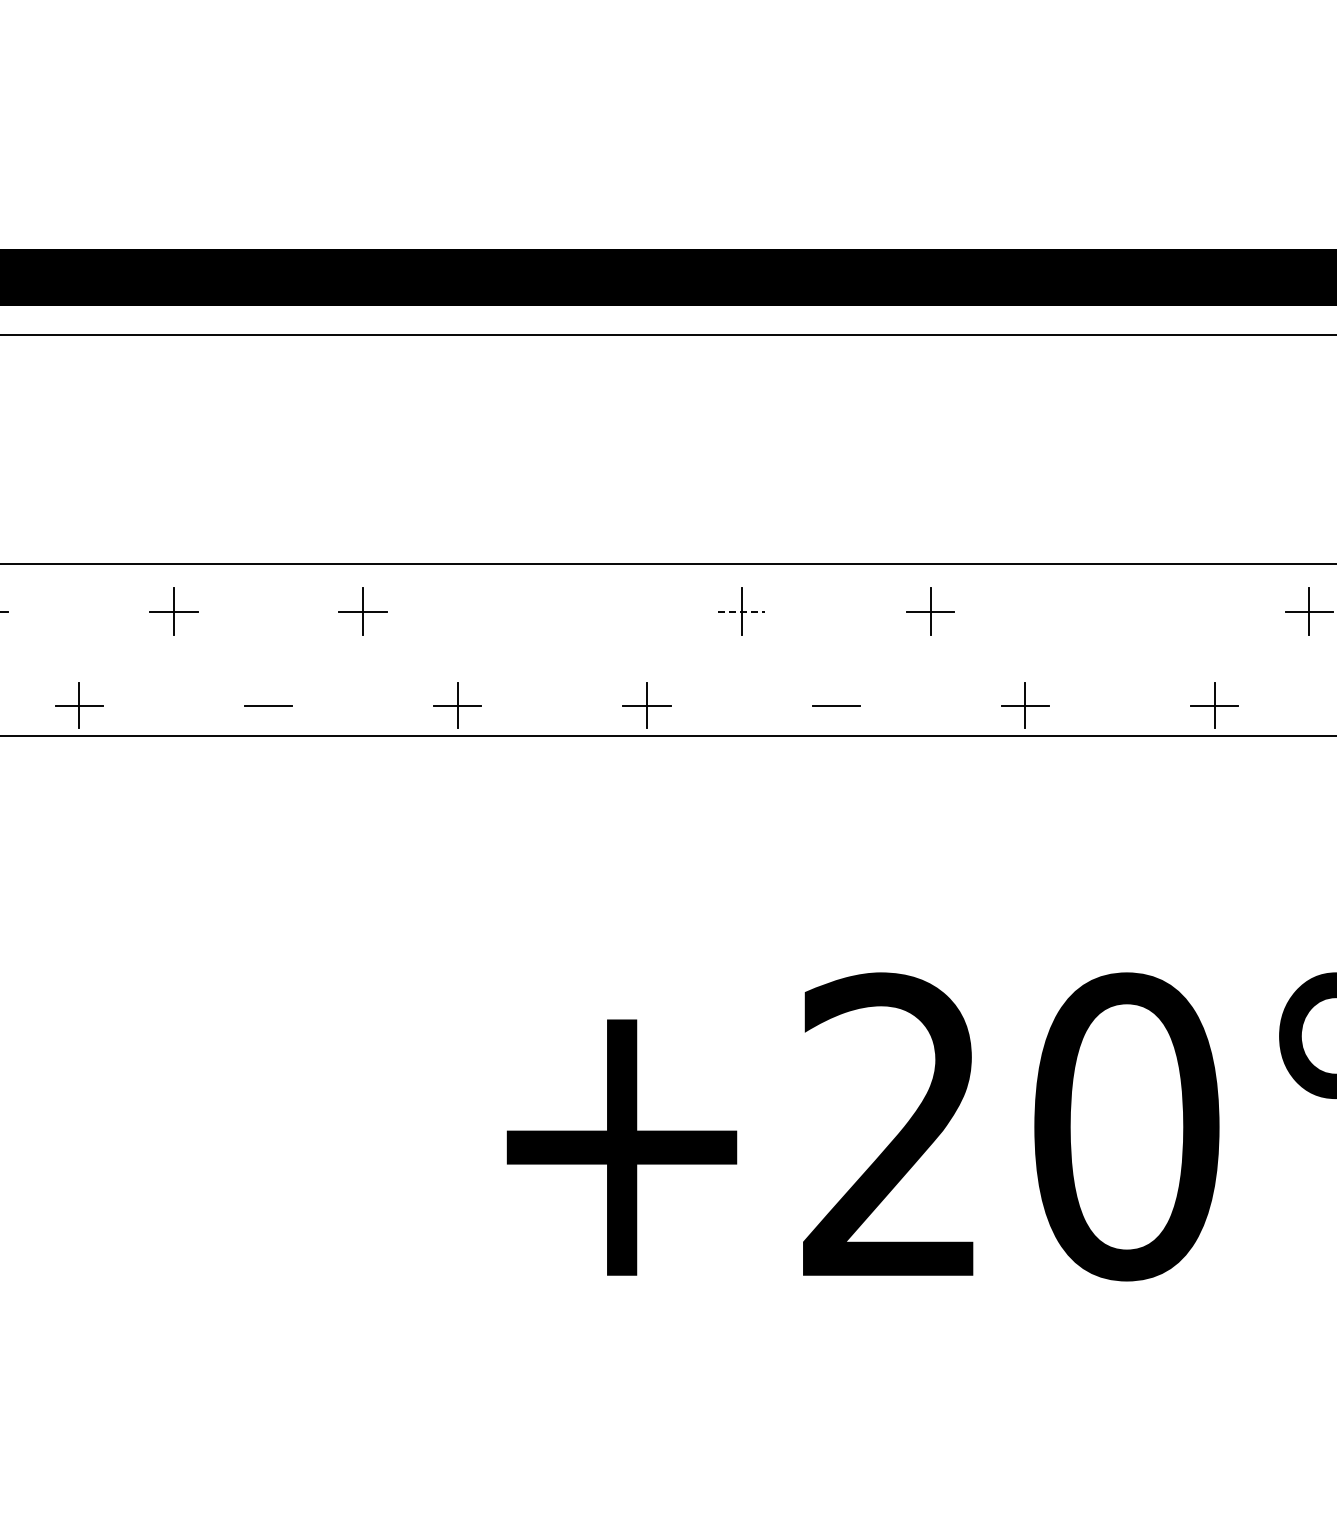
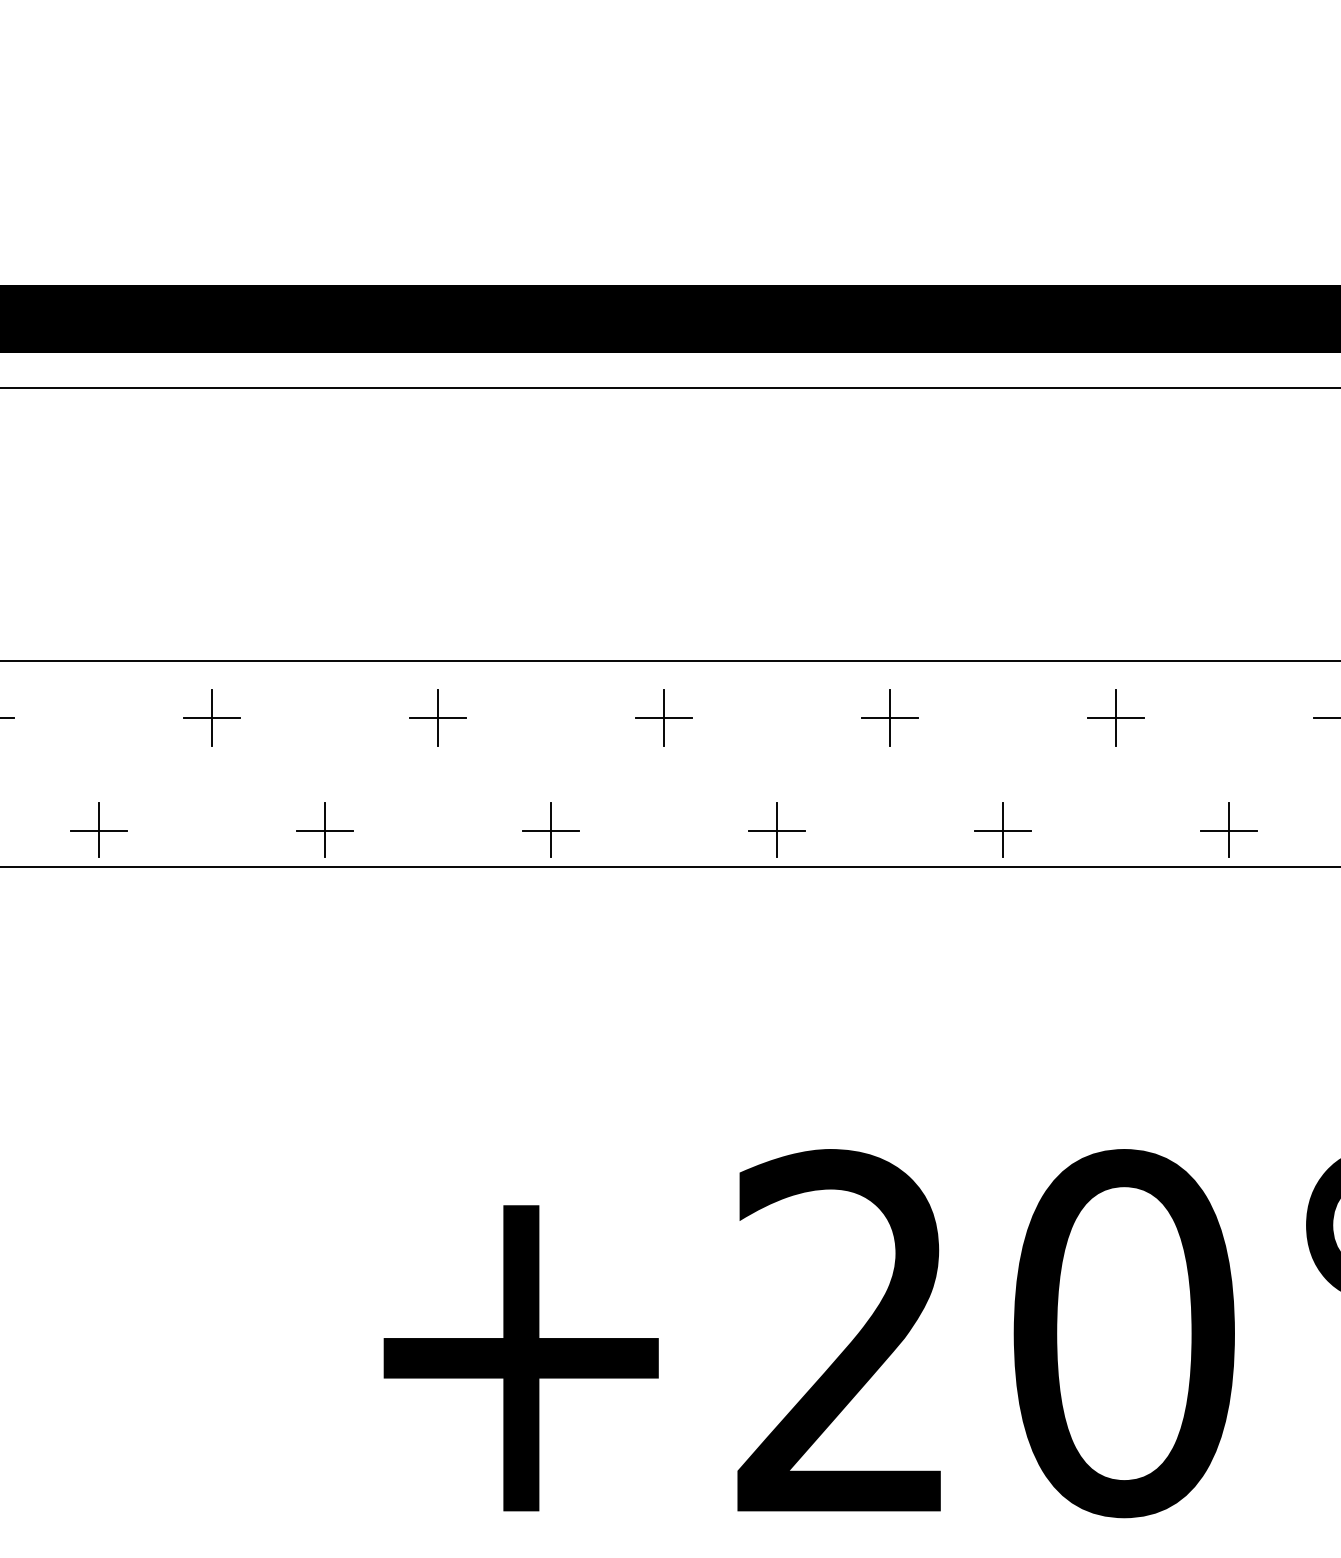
part: (552, 611) -> (438, 717), added
line: (741, 611) -> (663, 717), dashed -> solid
part: (1119, 611) -> (1115, 717), added
line: (268, 704) -> (99, 829), added
line: (836, 704) -> (777, 829), added

